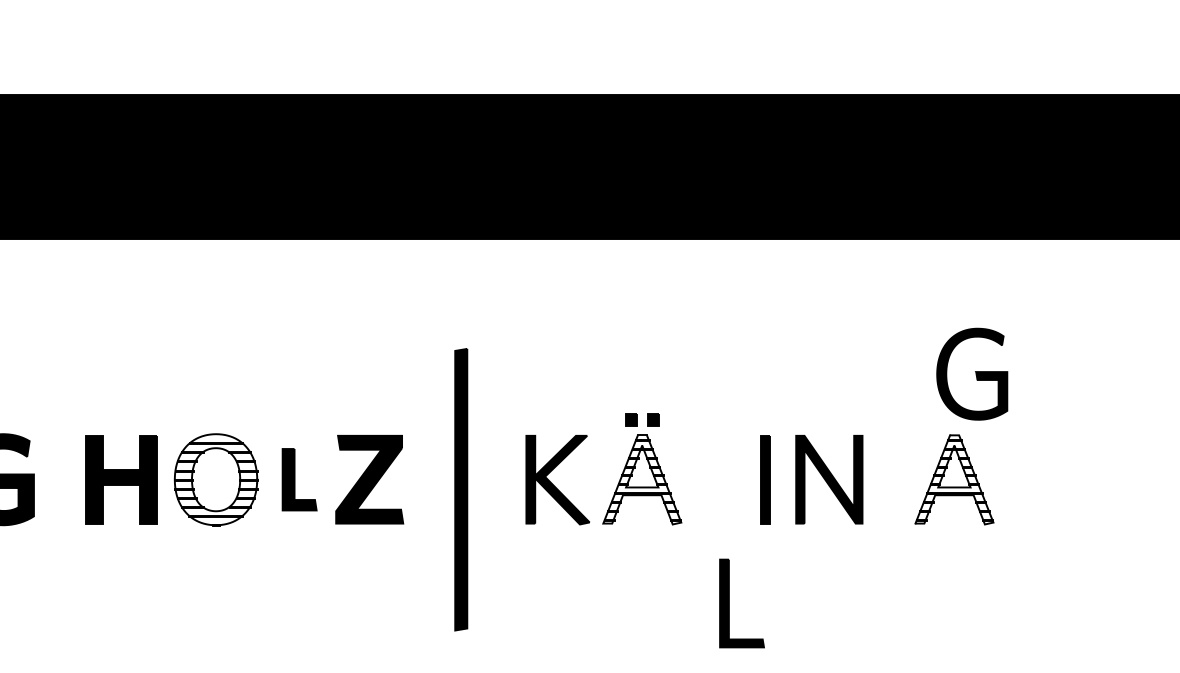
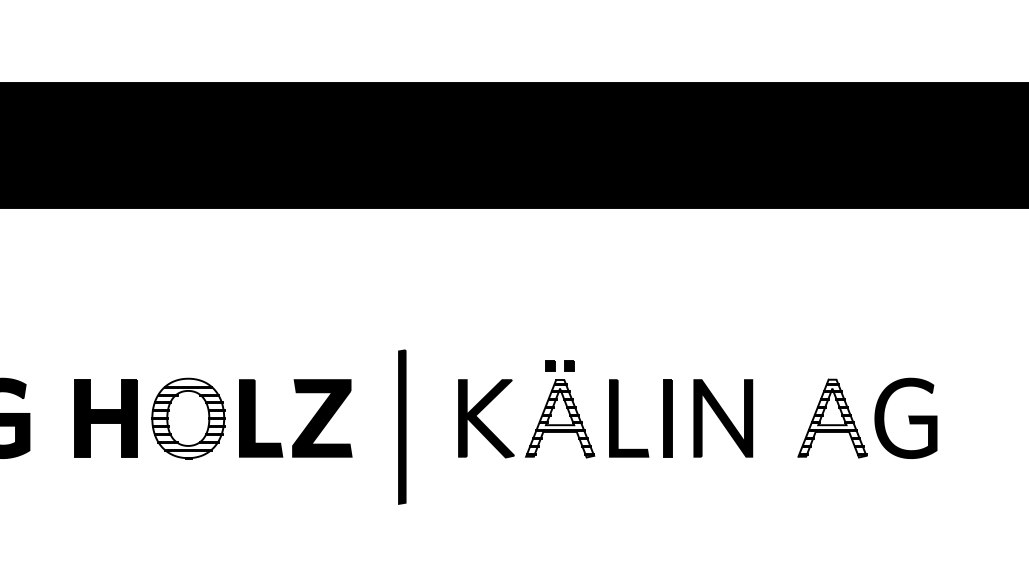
part: (971, 373) -> (905, 417), moved
part: (299, 479) -> (261, 418), size x1.43
part: (461, 488) -> (402, 426), size x0.62
part: (729, 603) -> (618, 418), moved

